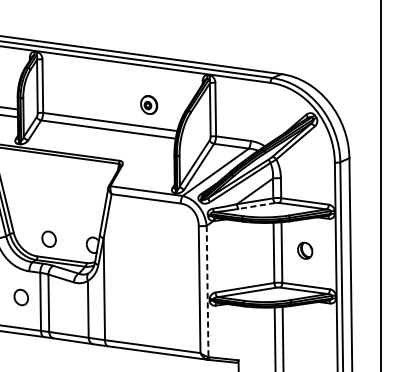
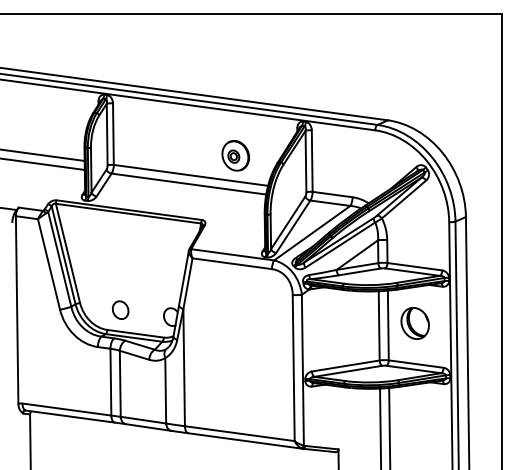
part: (148, 104) -> (235, 155), size x1.43
line: (256, 205) -> (359, 271), dashed -> solid
part: (304, 250) -> (414, 323), size x1.67
line: (207, 291) -> (302, 370), dashed -> solid
part: (21, 296) -> (88, 376), removed

